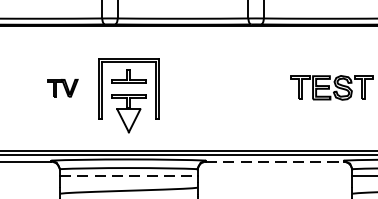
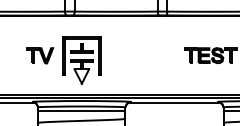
part: (63, 87) -> (40, 55), size x1.43
line: (274, 161) -> (174, 102), dashed -> solid
line: (128, 175) -> (81, 111), dashed -> solid

